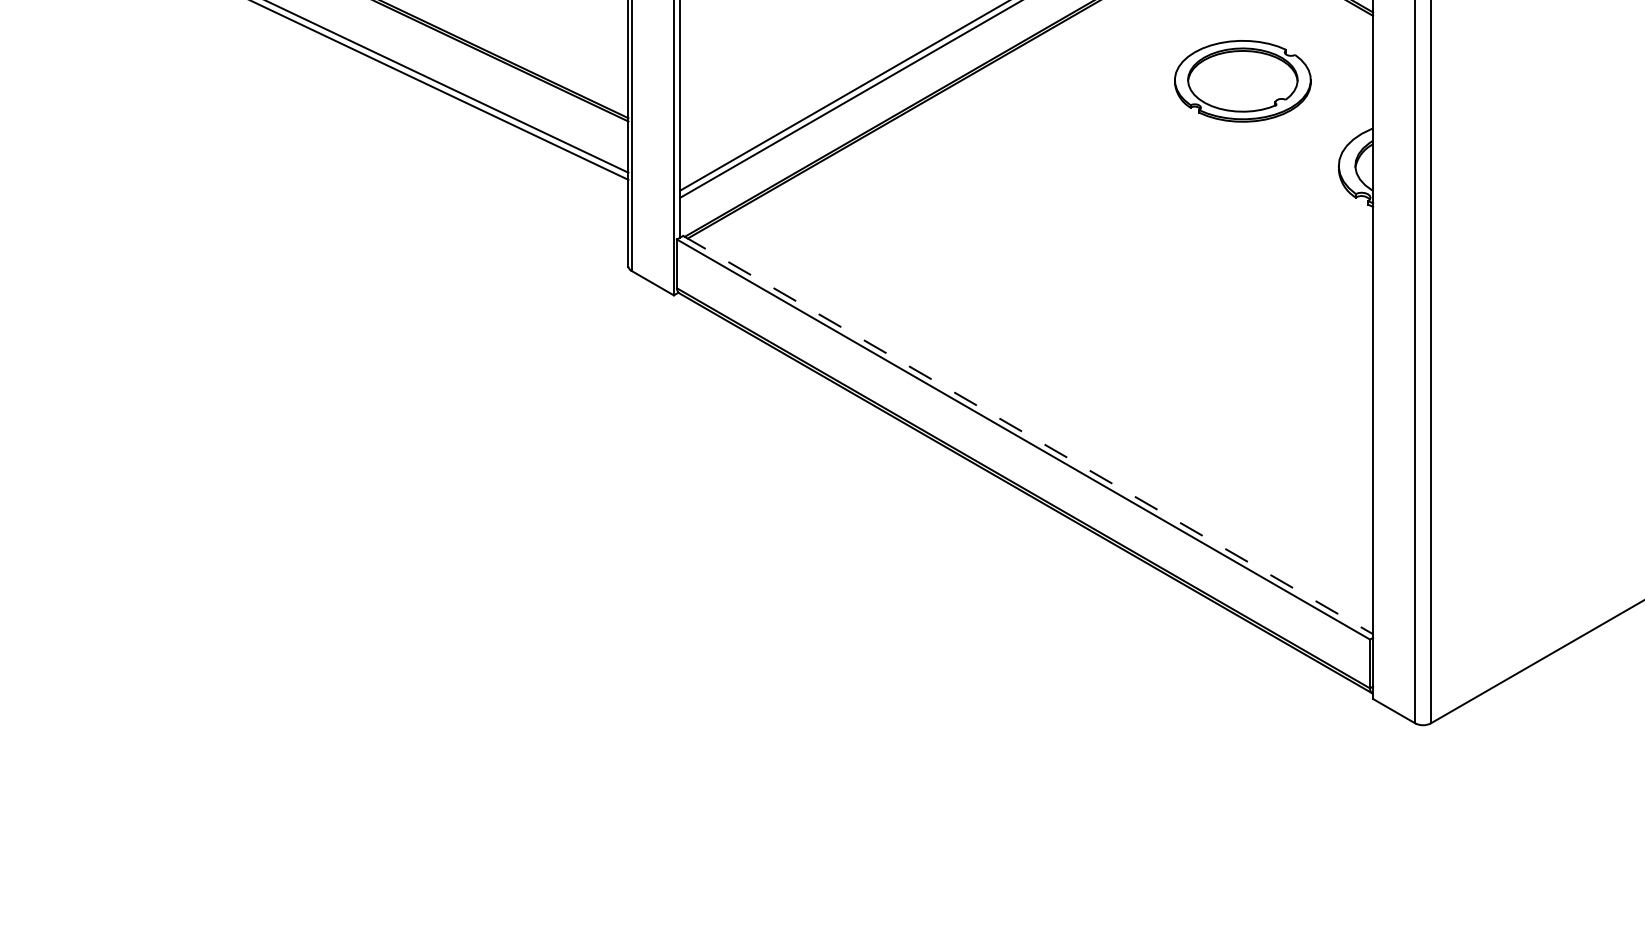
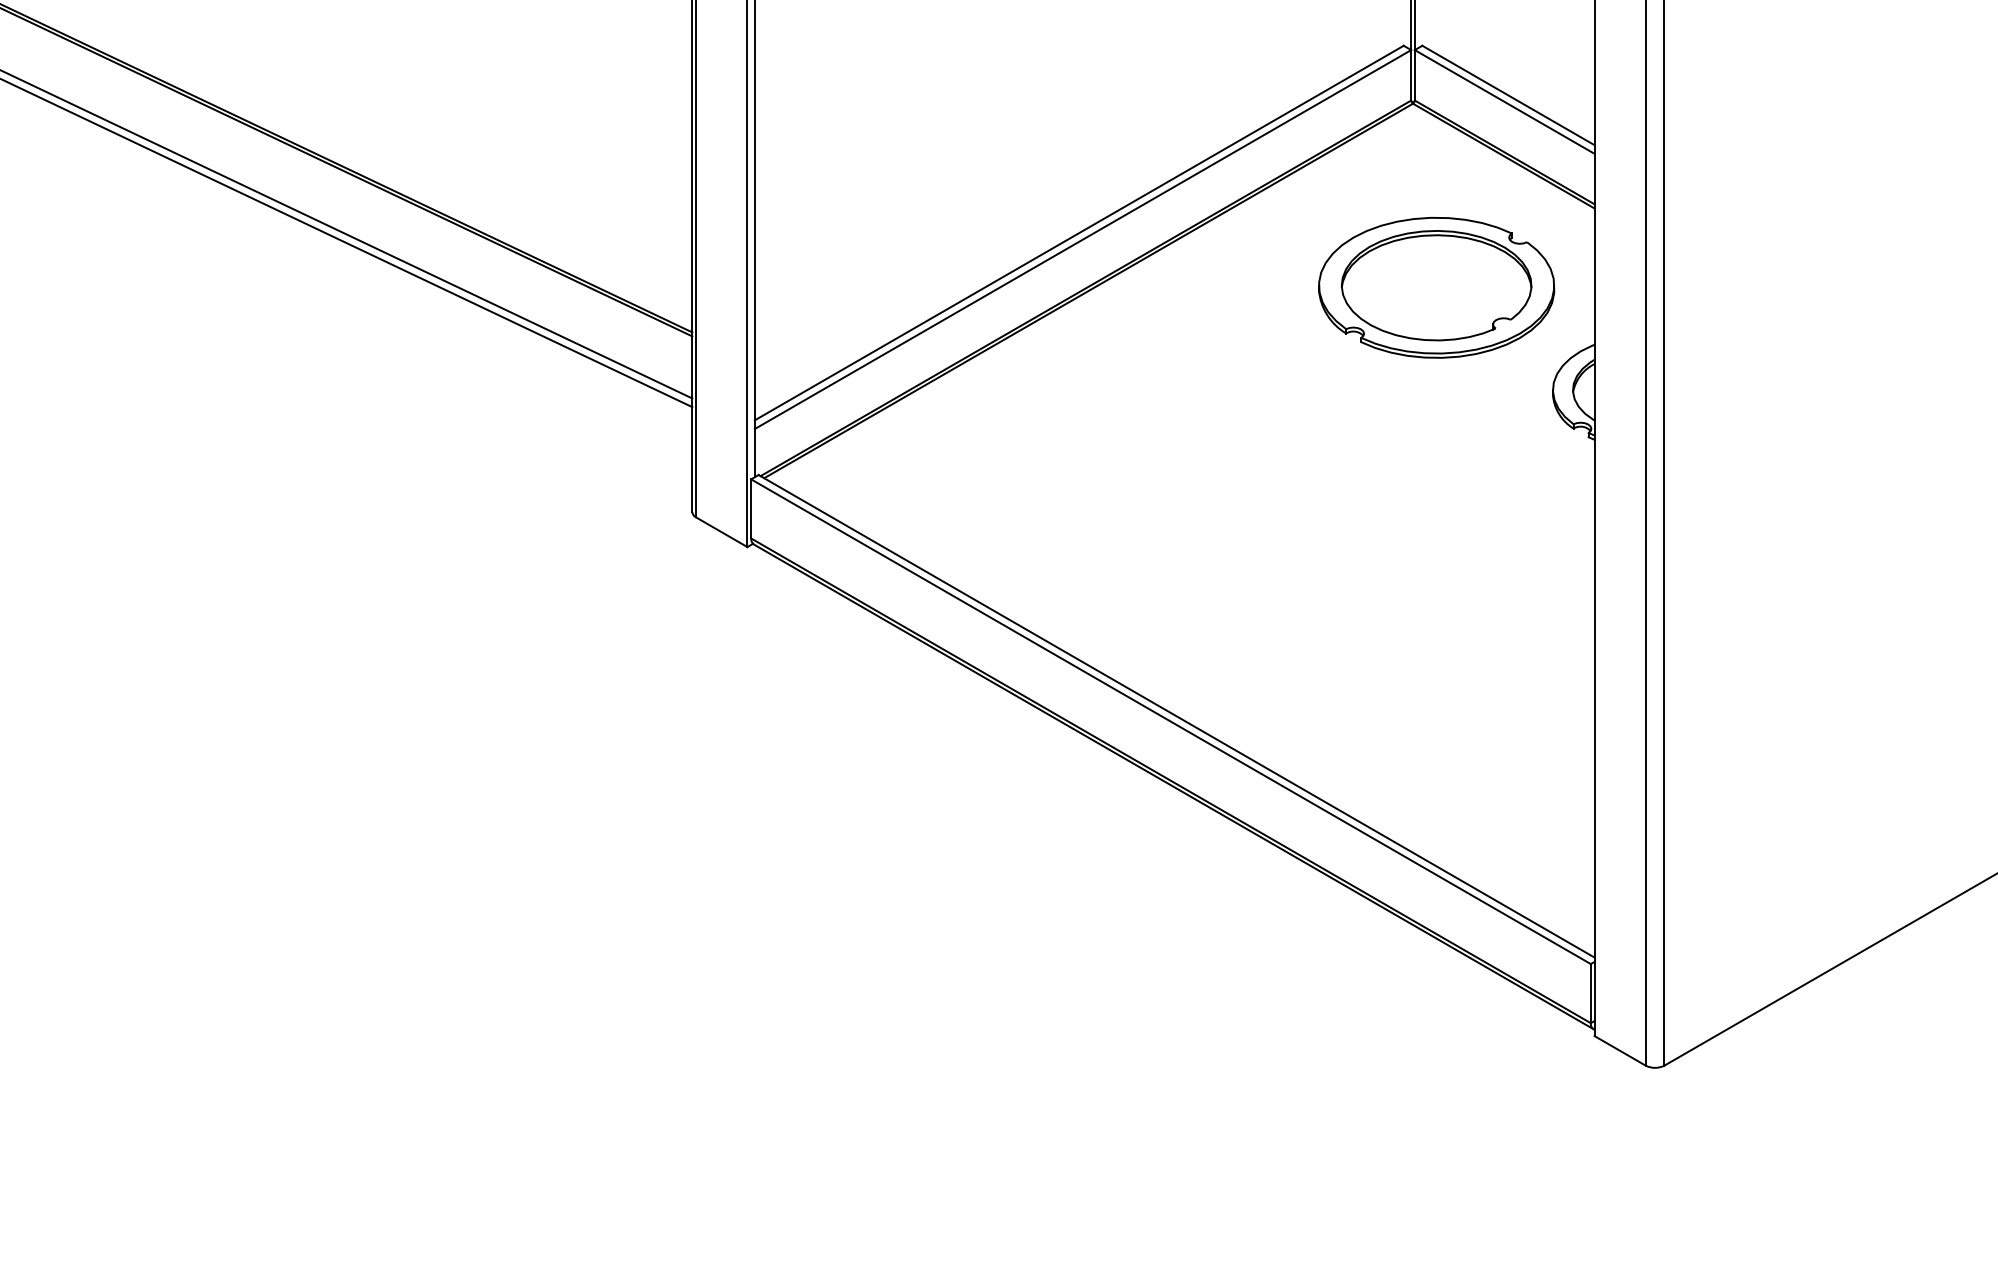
part: (1242, 81) -> (1436, 287), size x1.43
line: (1028, 435) -> (1176, 716), dashed -> solid

